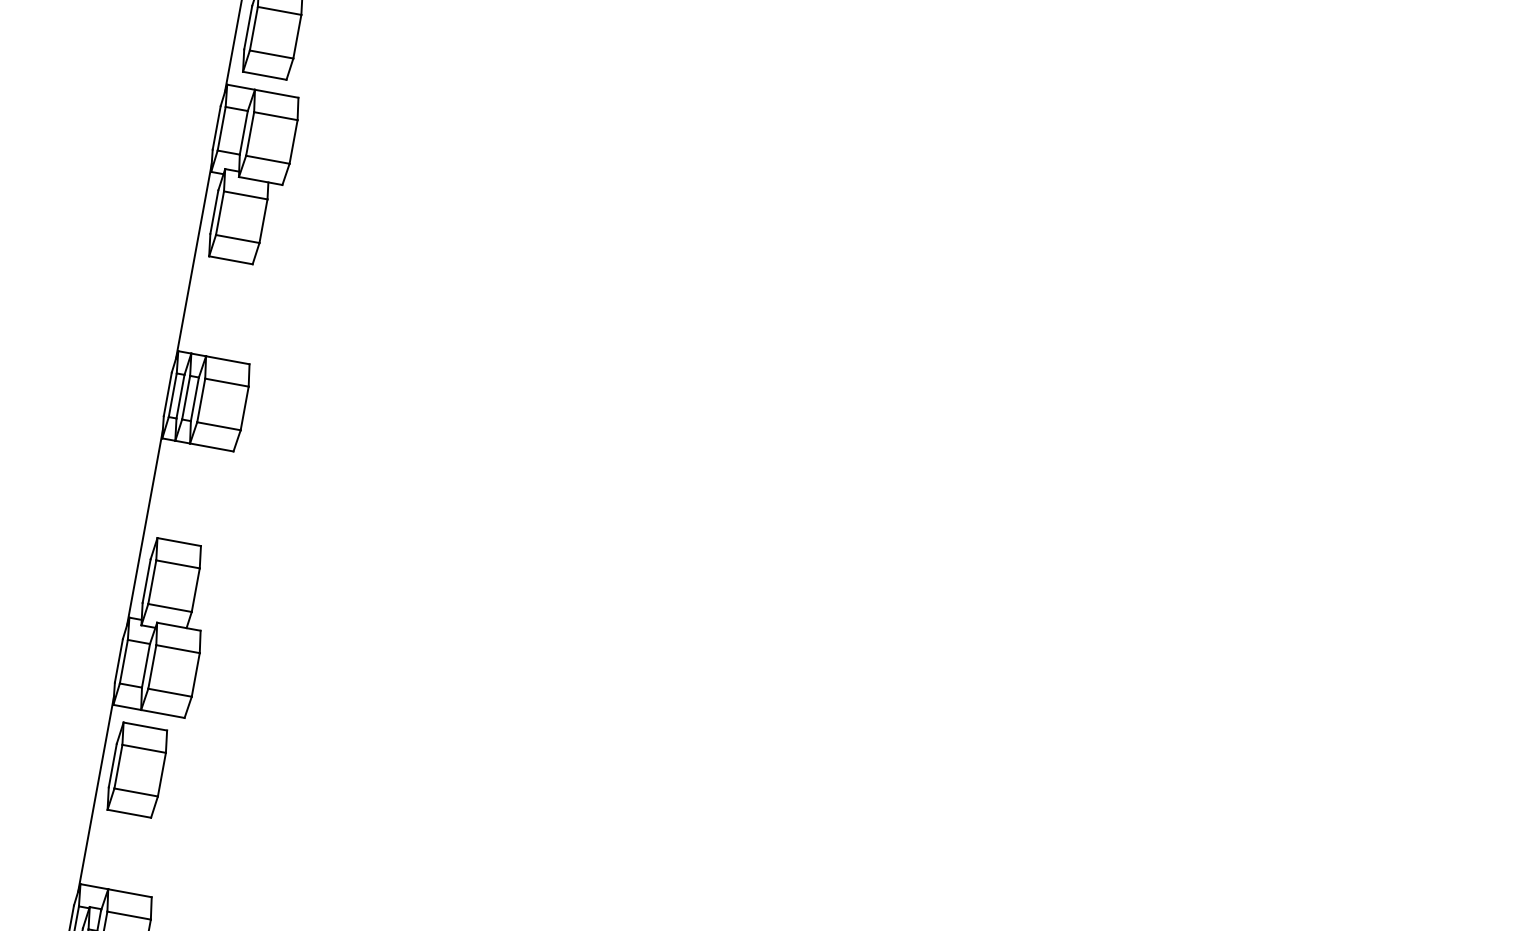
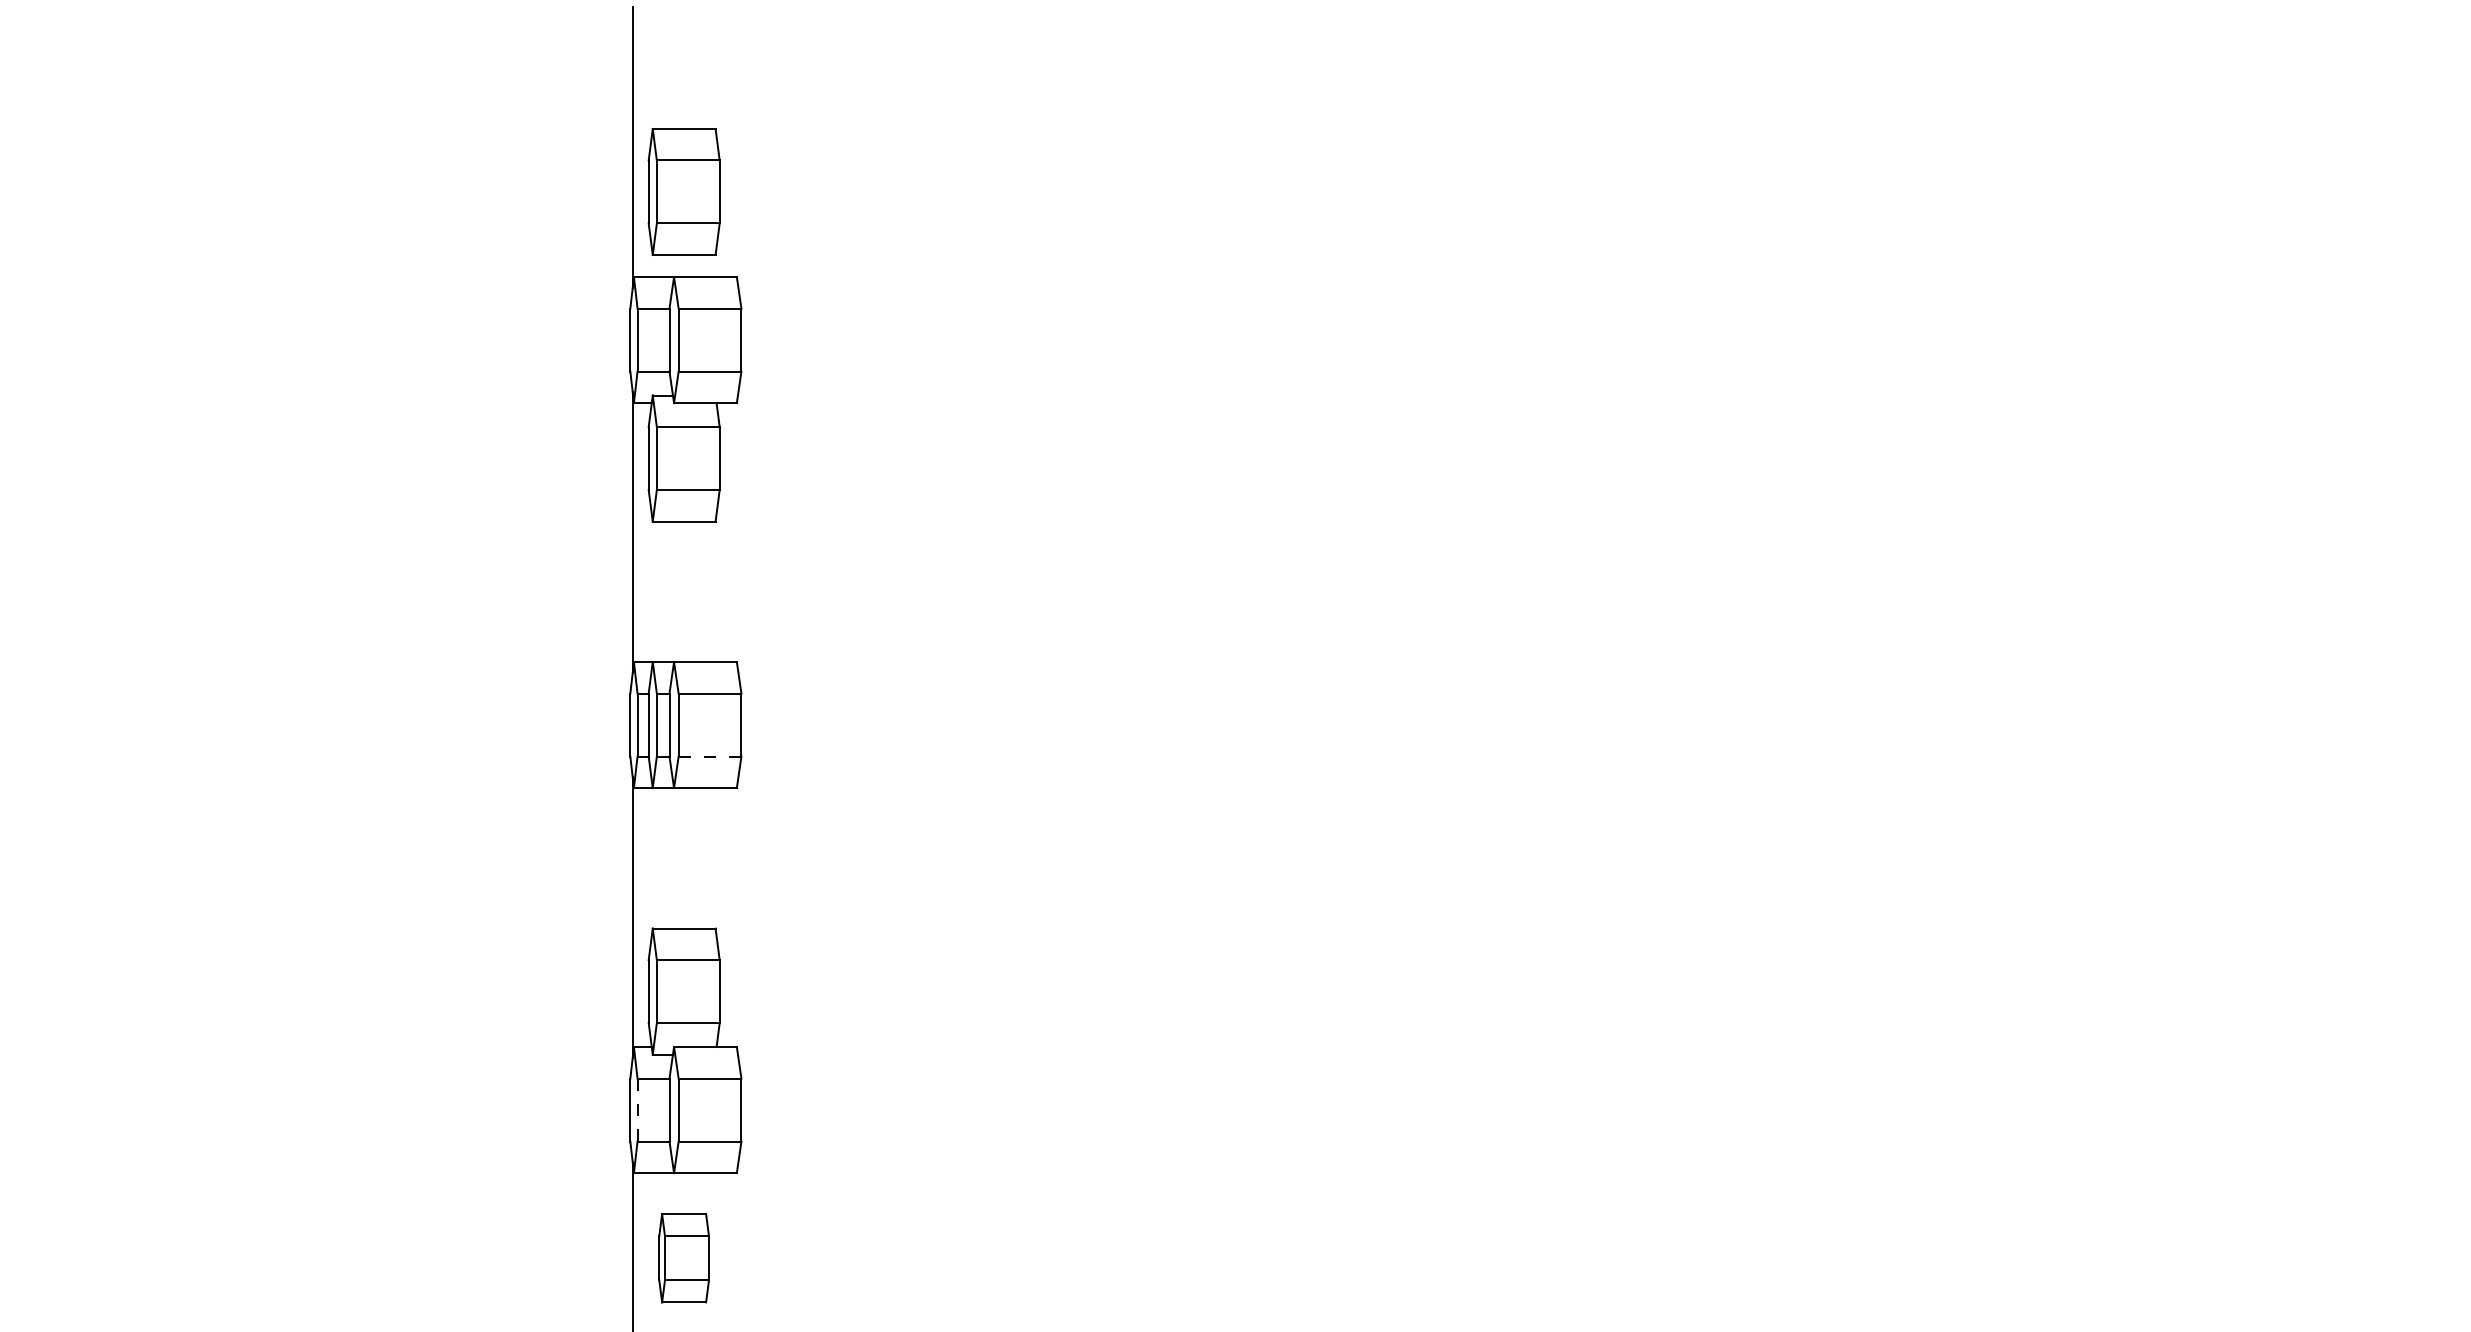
line: (218, 426) -> (709, 756), solid -> dashed
line: (123, 662) -> (637, 1110), solid -> dashed
part: (136, 770) -> (683, 1258), size x0.7

